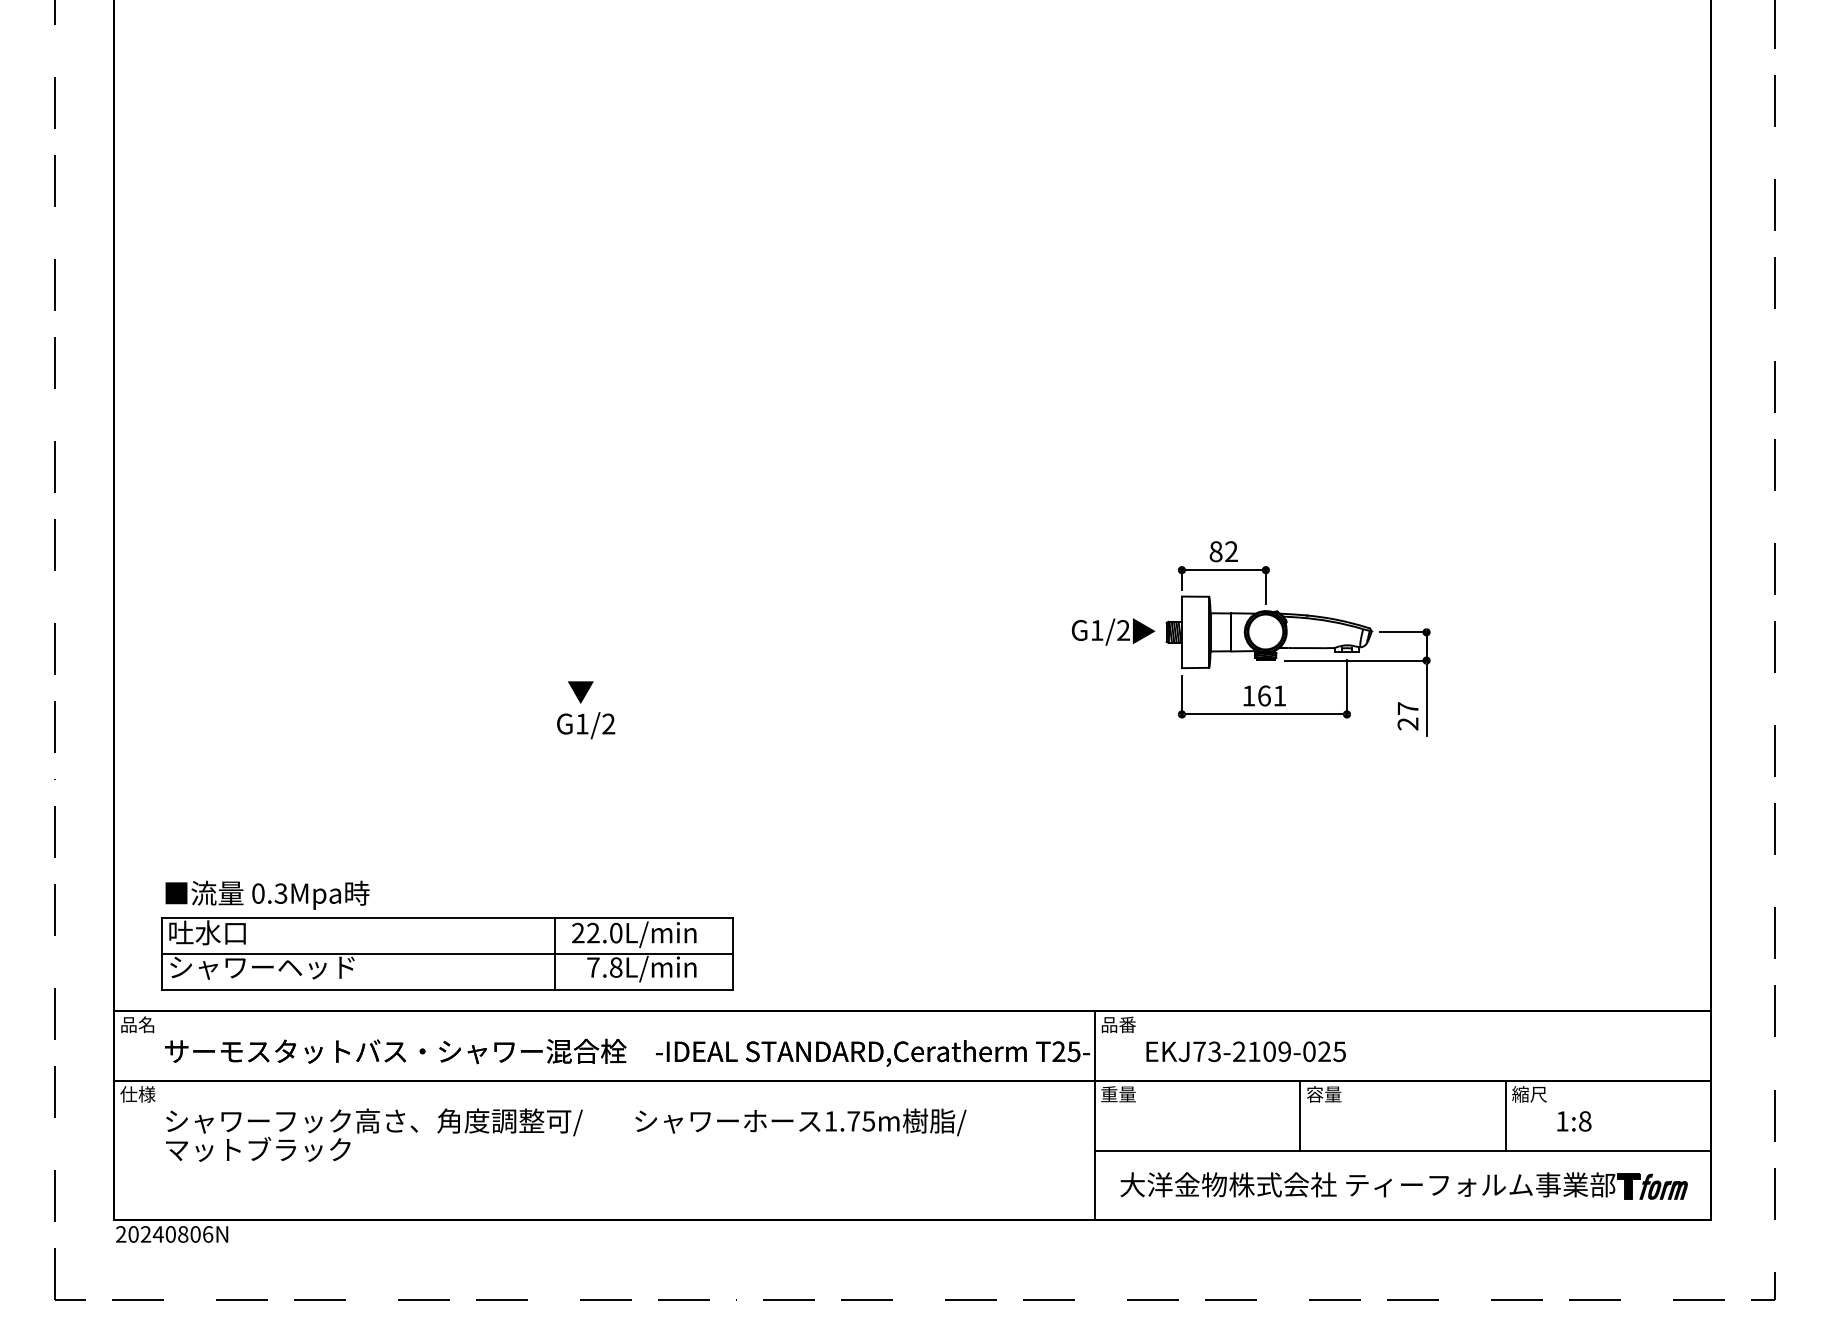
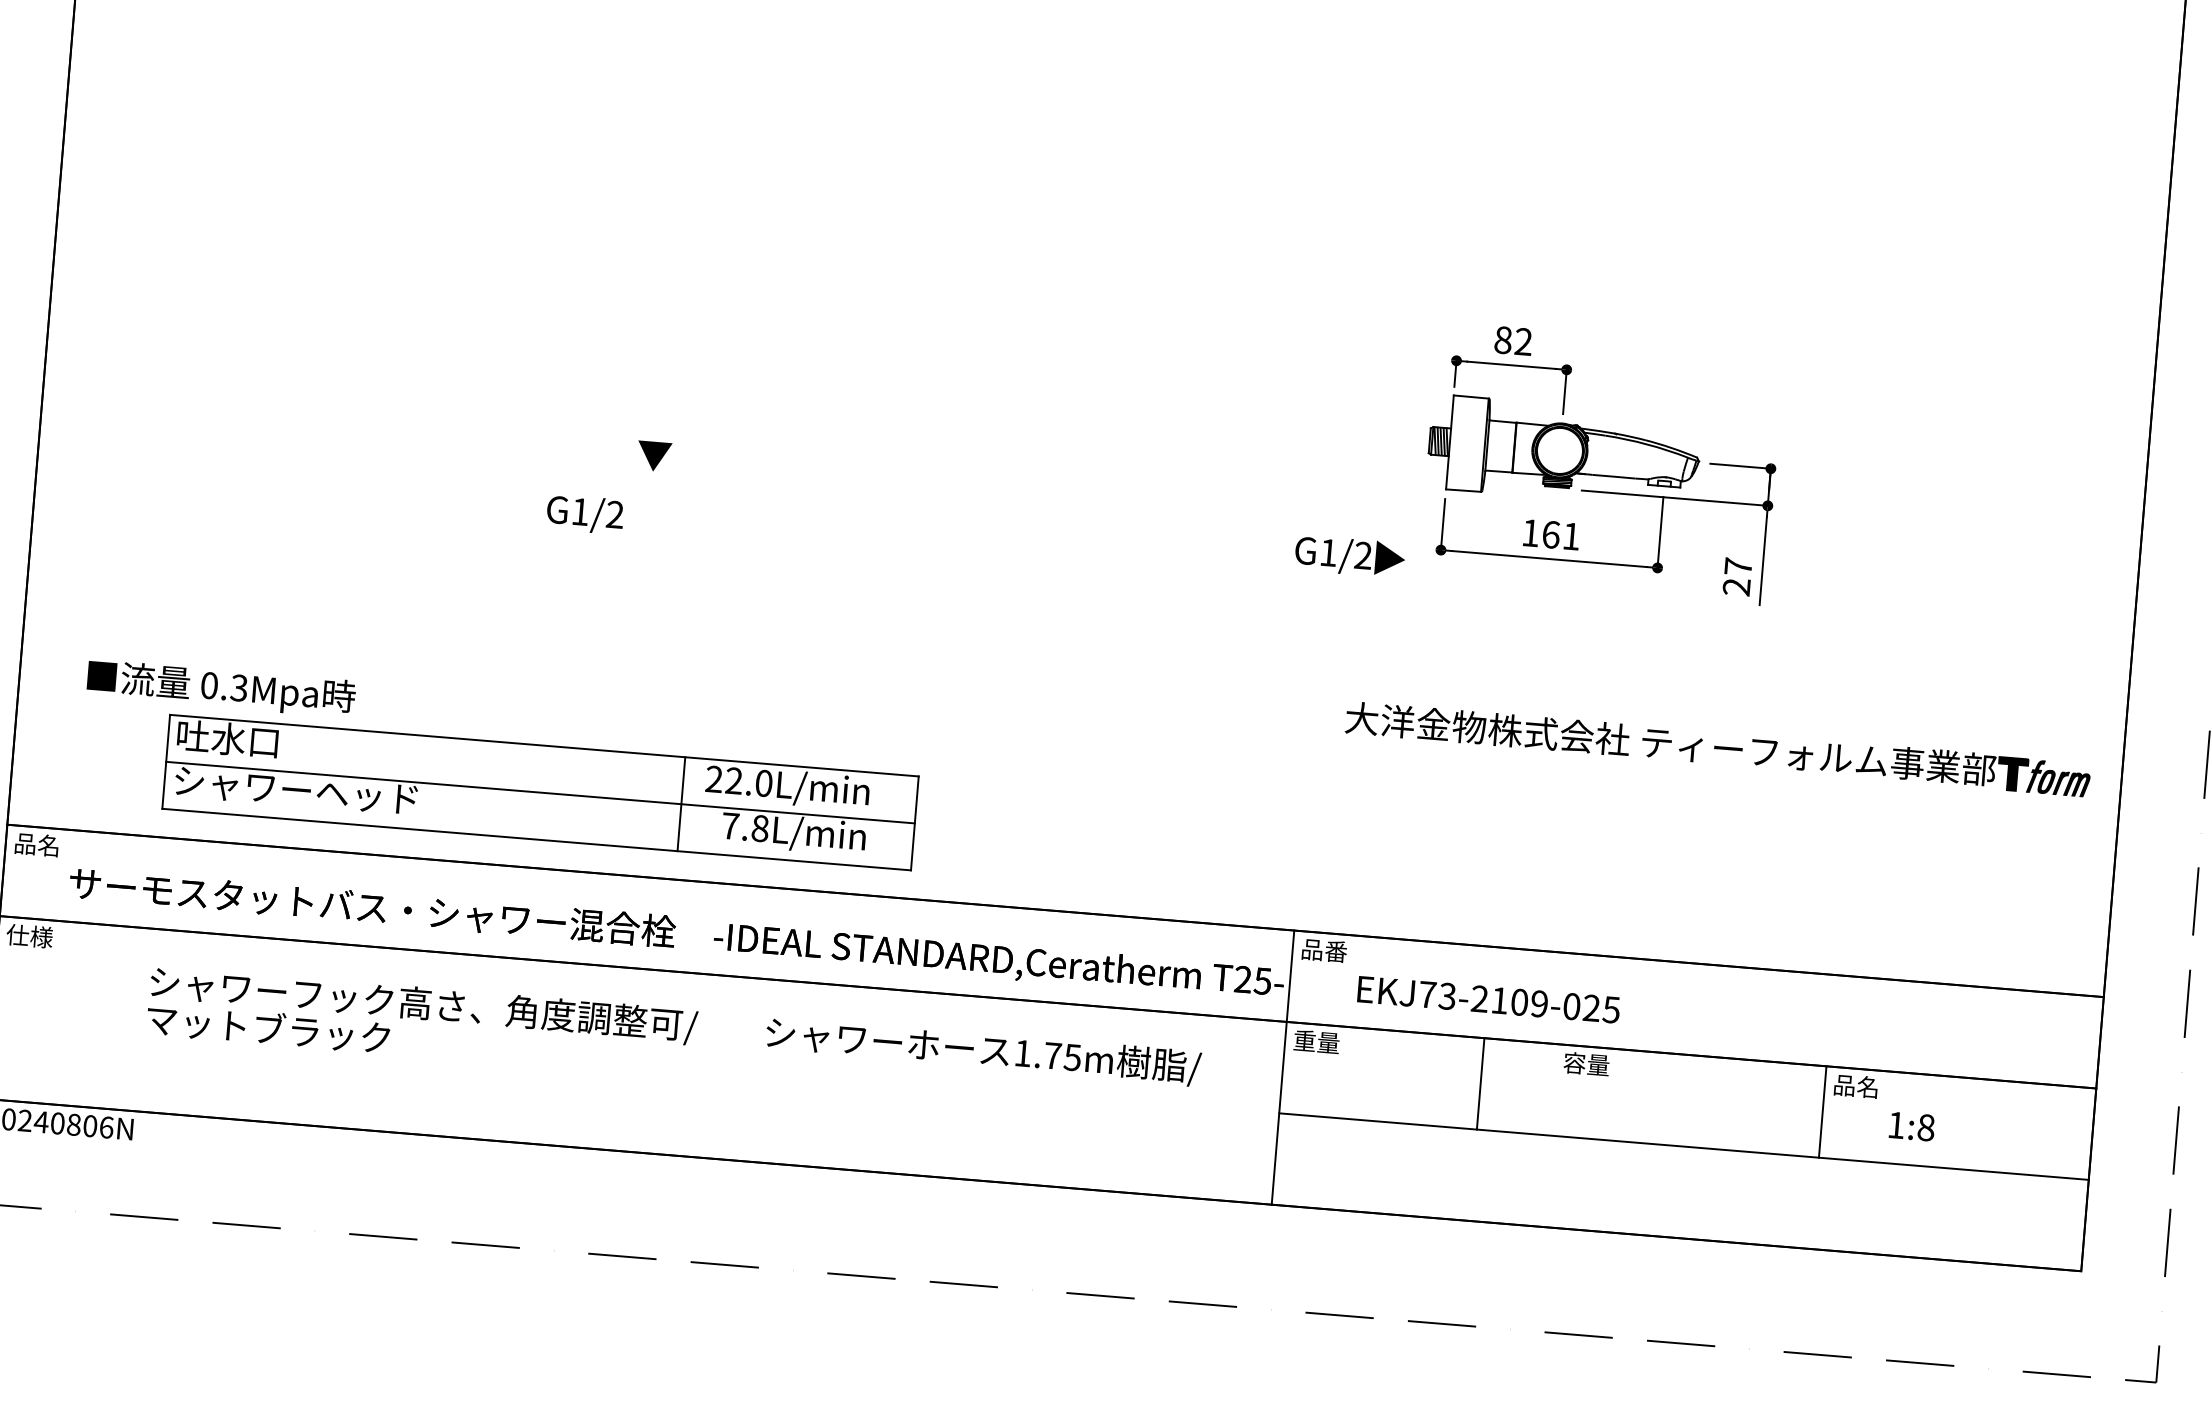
text: (1113, 631) -> (1350, 555), moved
text: (586, 725) -> (585, 514), moved
part: (447, 953) -> (540, 791), moved
text: (1529, 1094) -> (1856, 1086), 縮尺 -> 品名
line: (1300, 1115) -> (1481, 1083), moved
text: (566, 1134) -> (674, 1042), moved
part: (1403, 1185) -> (1717, 748), moved

